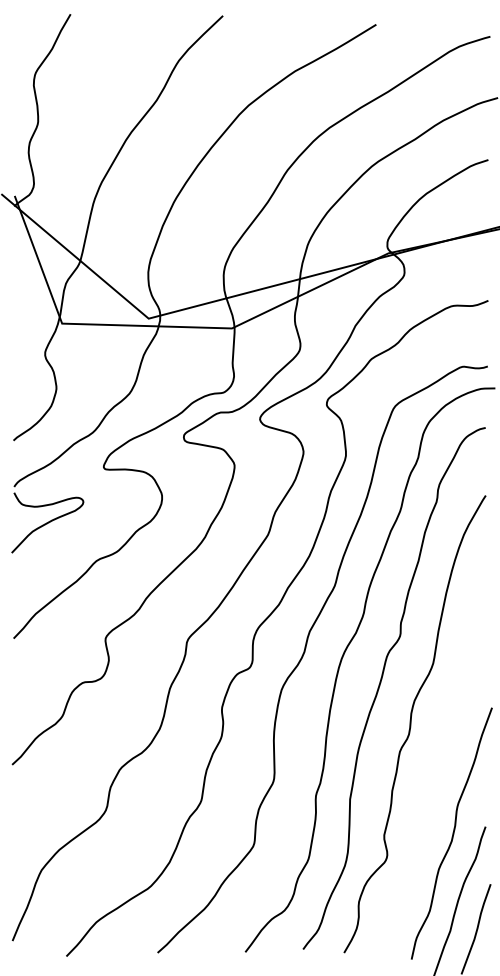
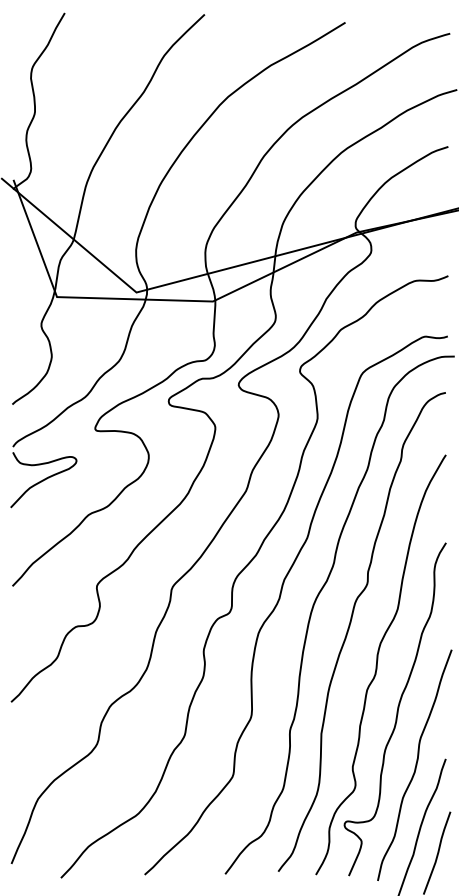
curve: (431, 775) -> (396, 711), added

